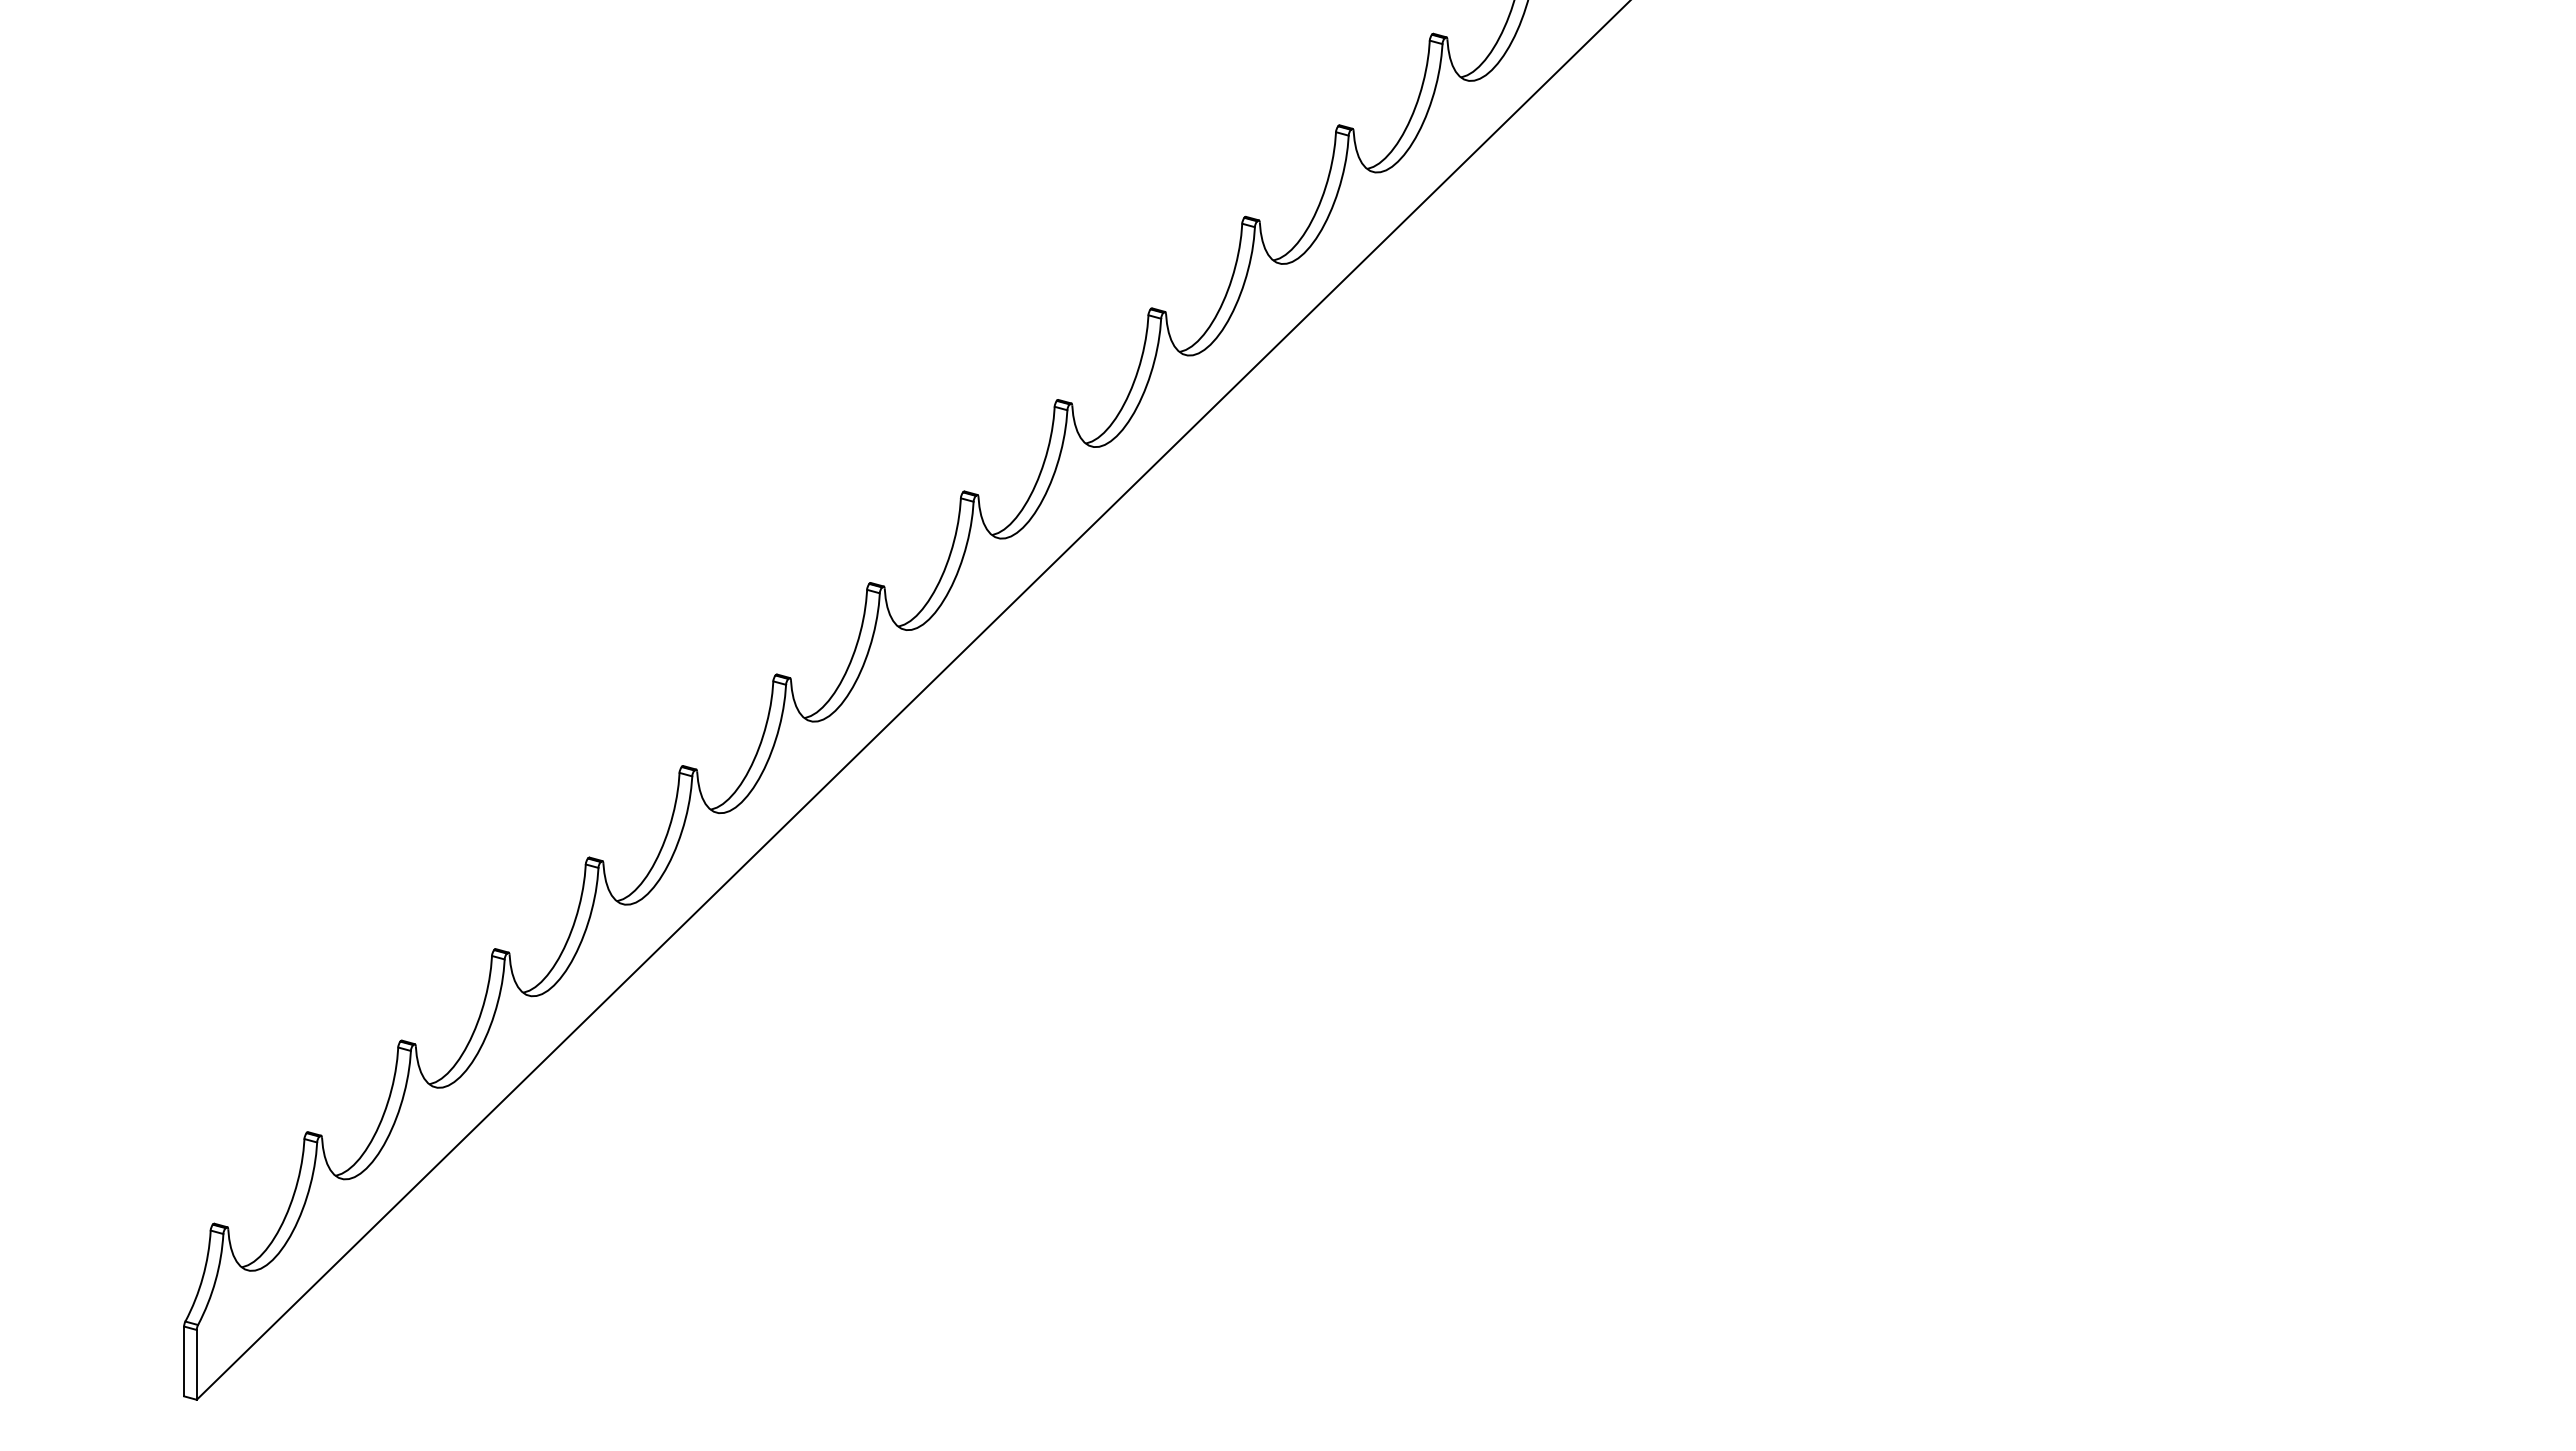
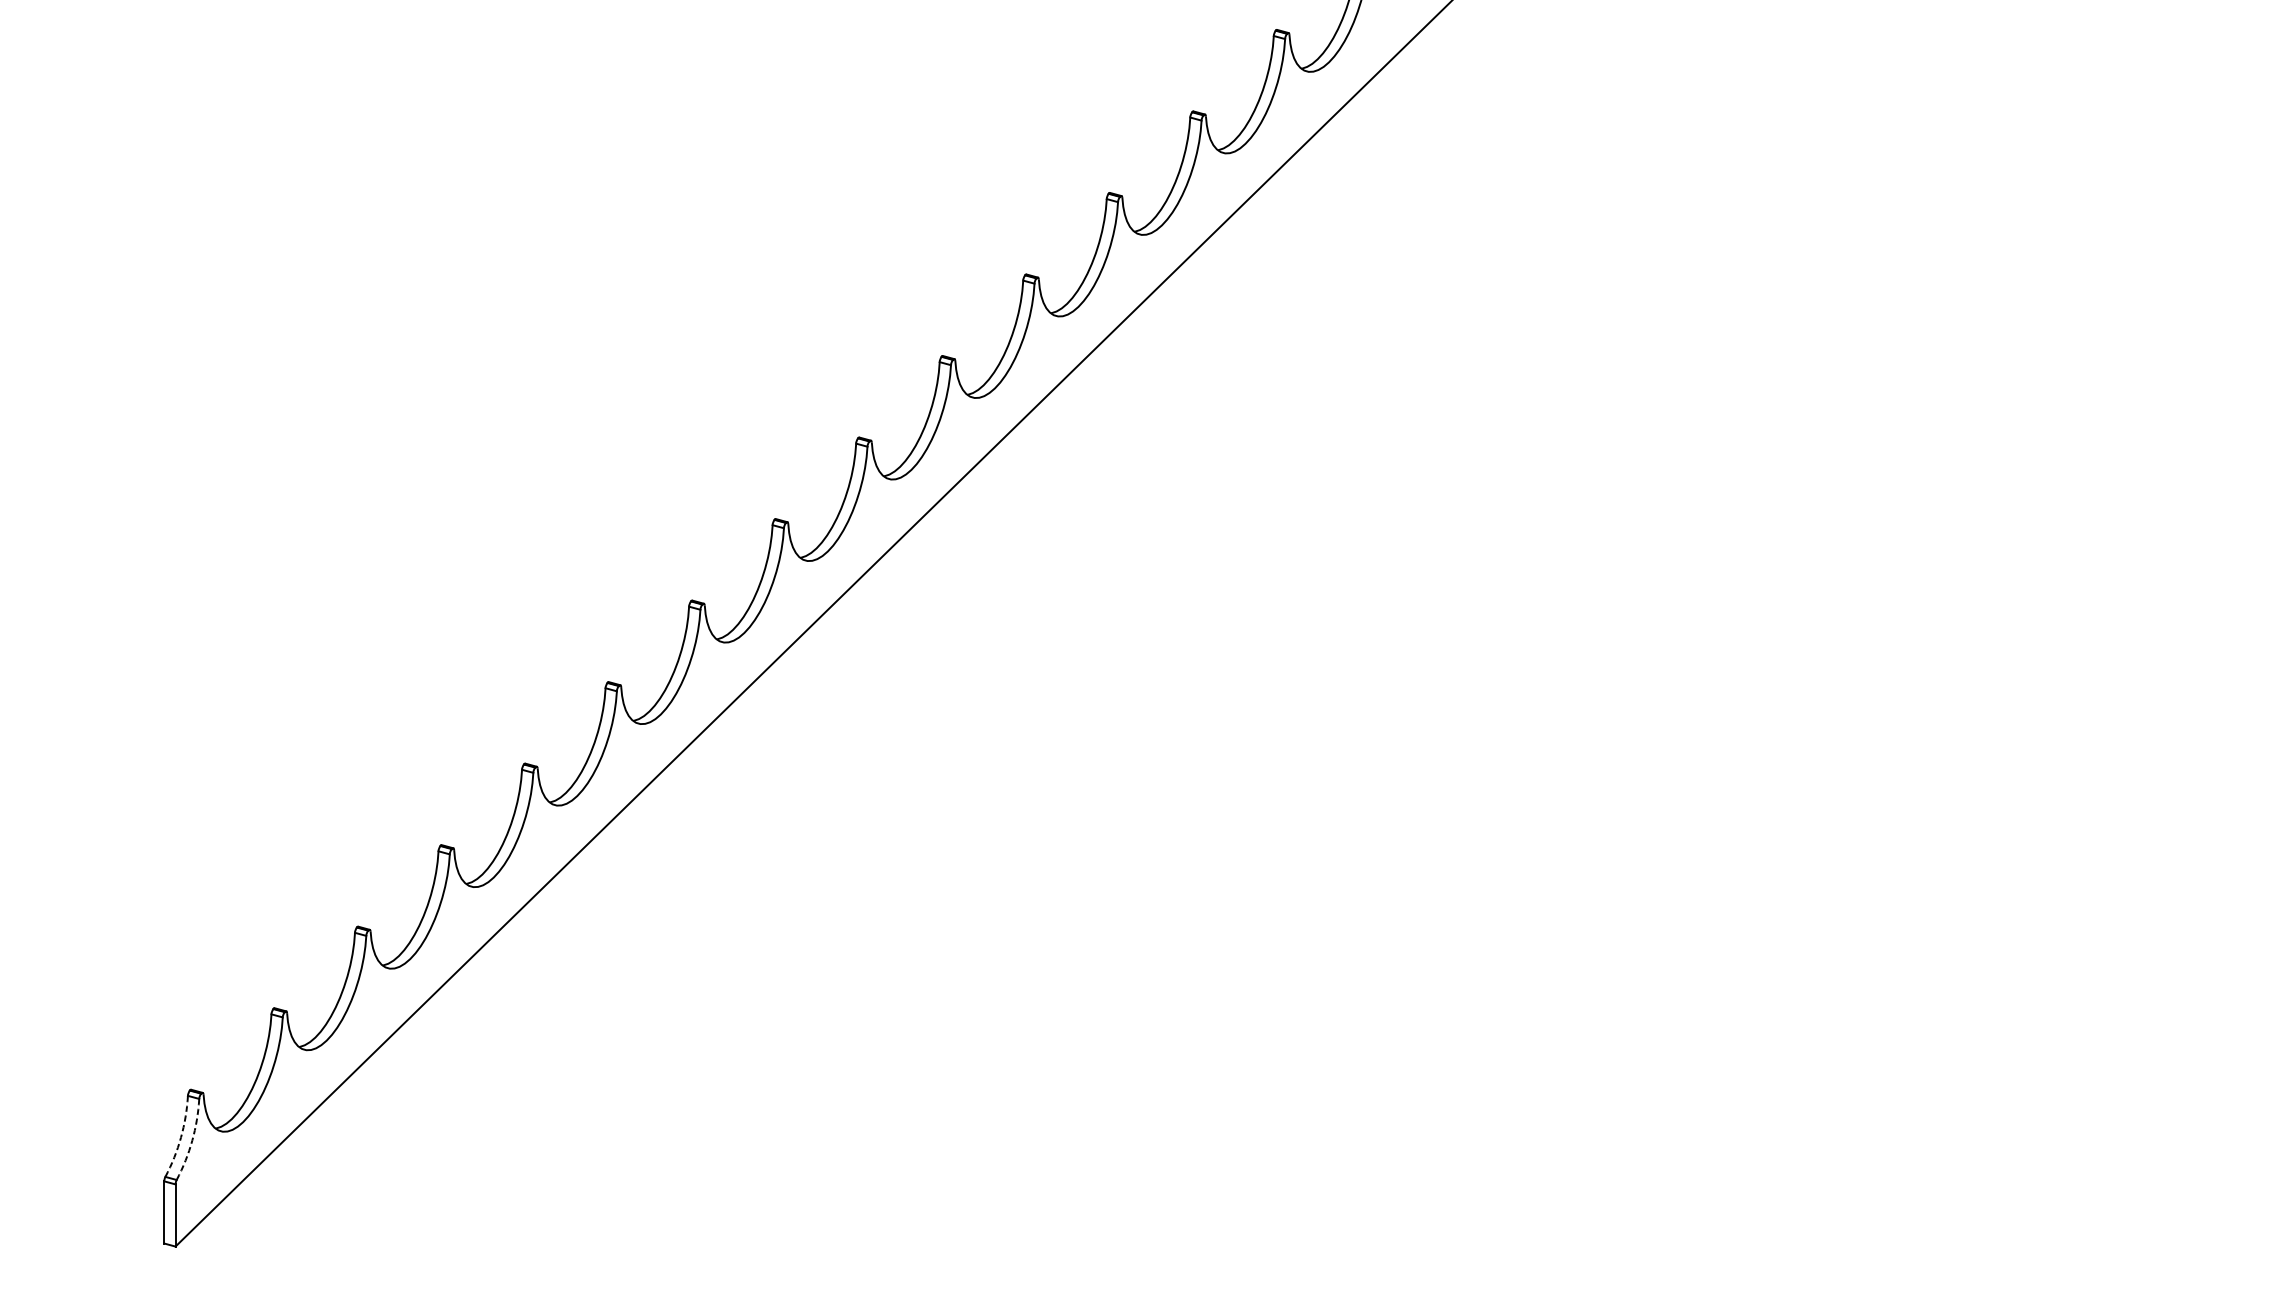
arc: (202, 1277) -> (180, 1137), solid -> dashed
arc: (215, 1280) -> (192, 1140), solid -> dashed

